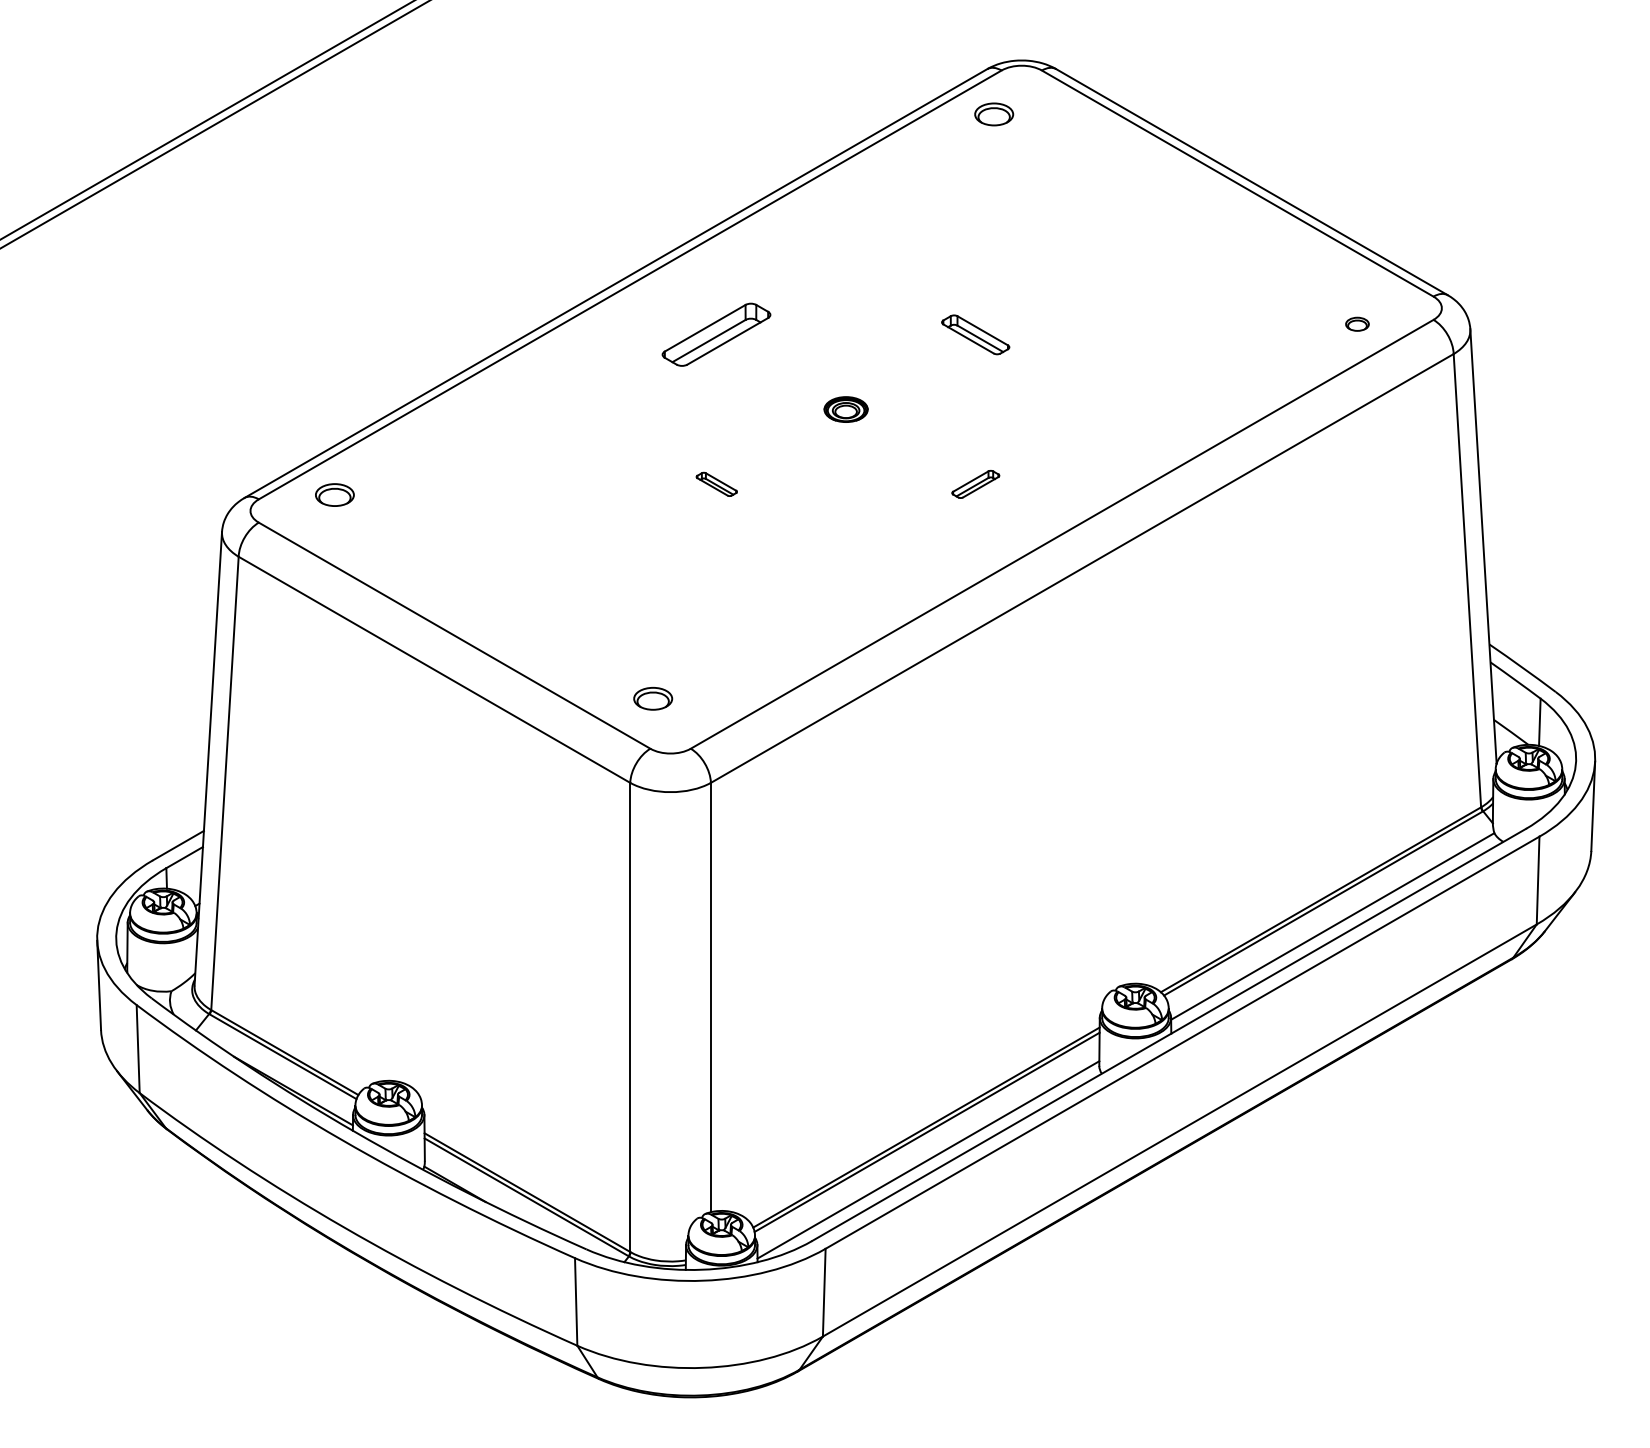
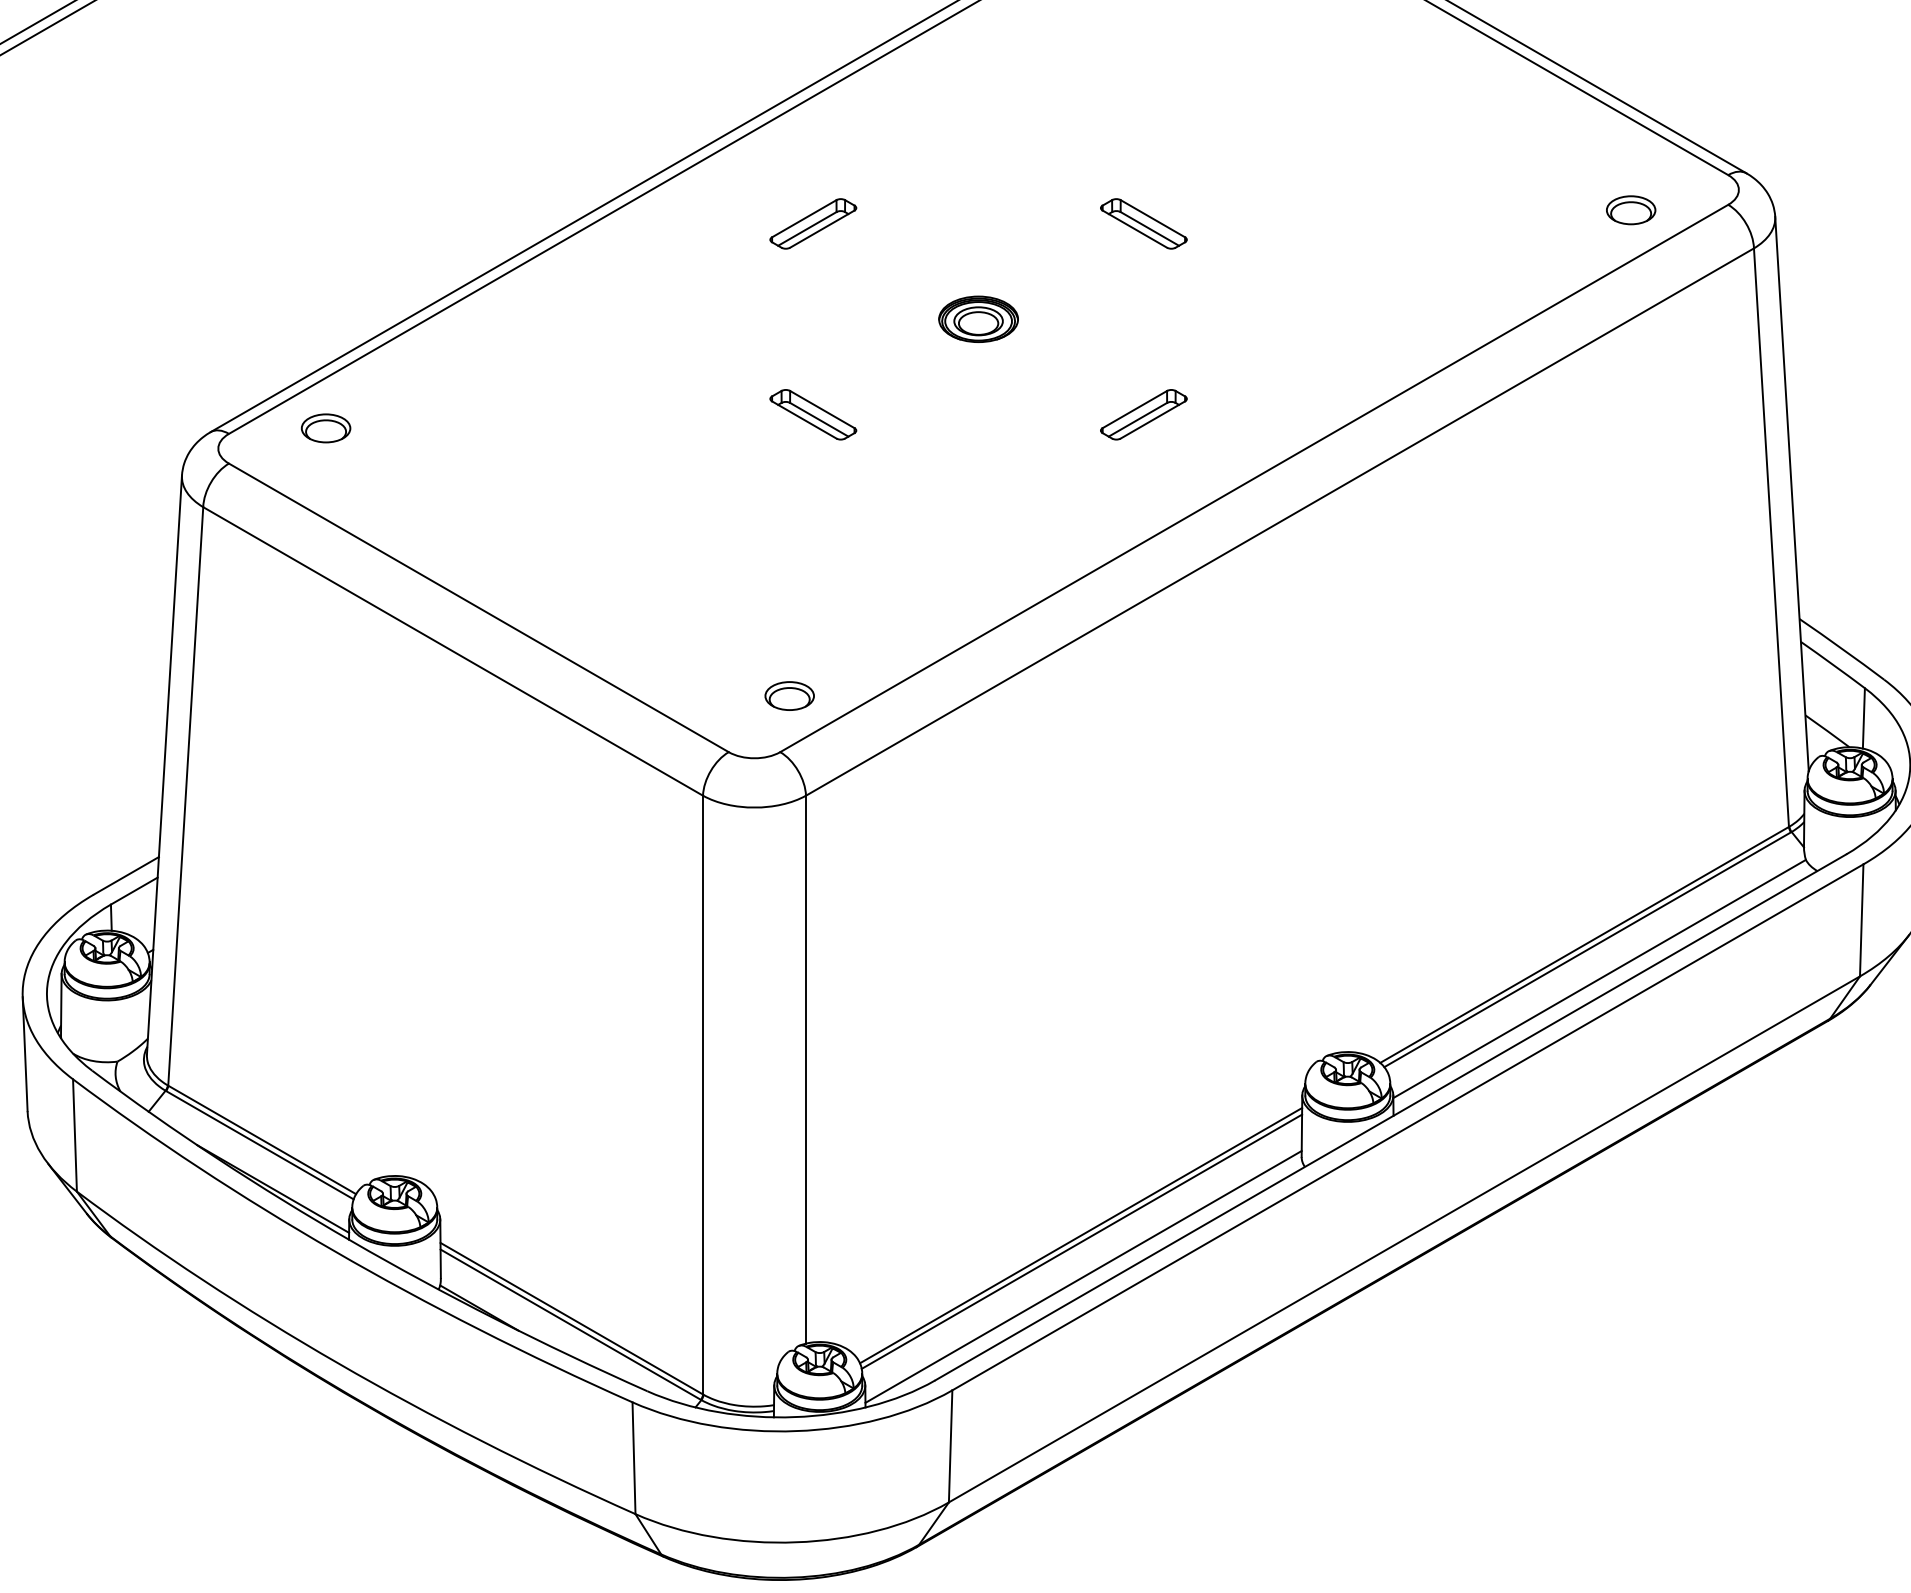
part: (1357, 324) -> (1631, 210), size x1.67
part: (716, 334) -> (813, 223), size x0.62
part: (845, 409) -> (977, 319), size x1.43
part: (716, 484) -> (813, 414), size x1.67
part: (975, 484) -> (1143, 414), size x1.43
part: (653, 698) -> (790, 695), moved

